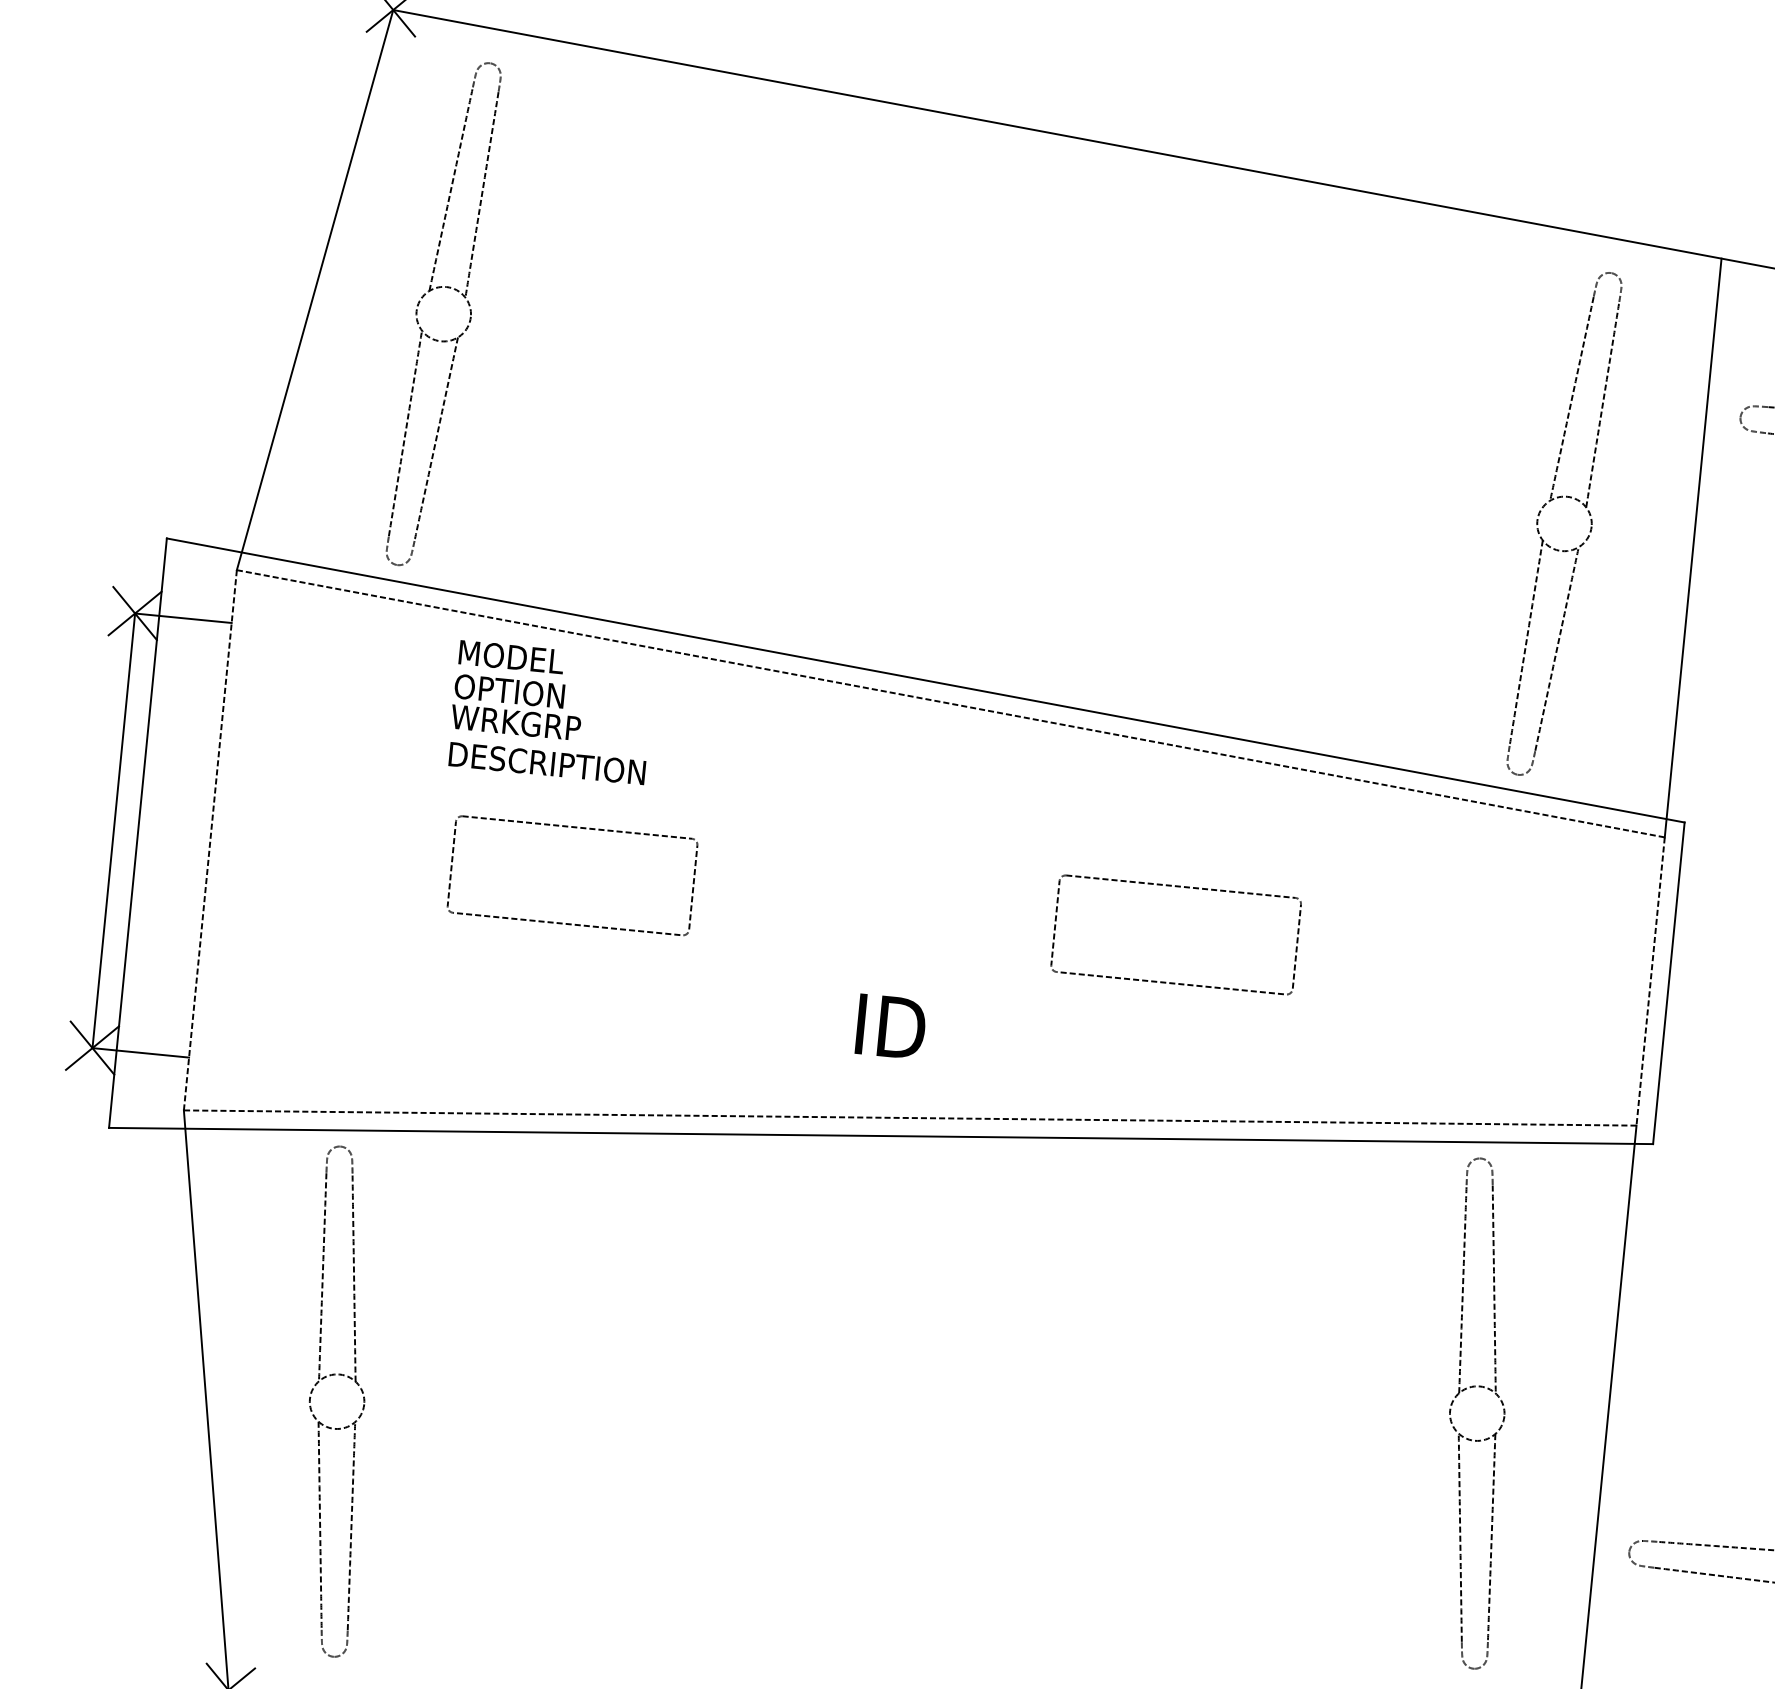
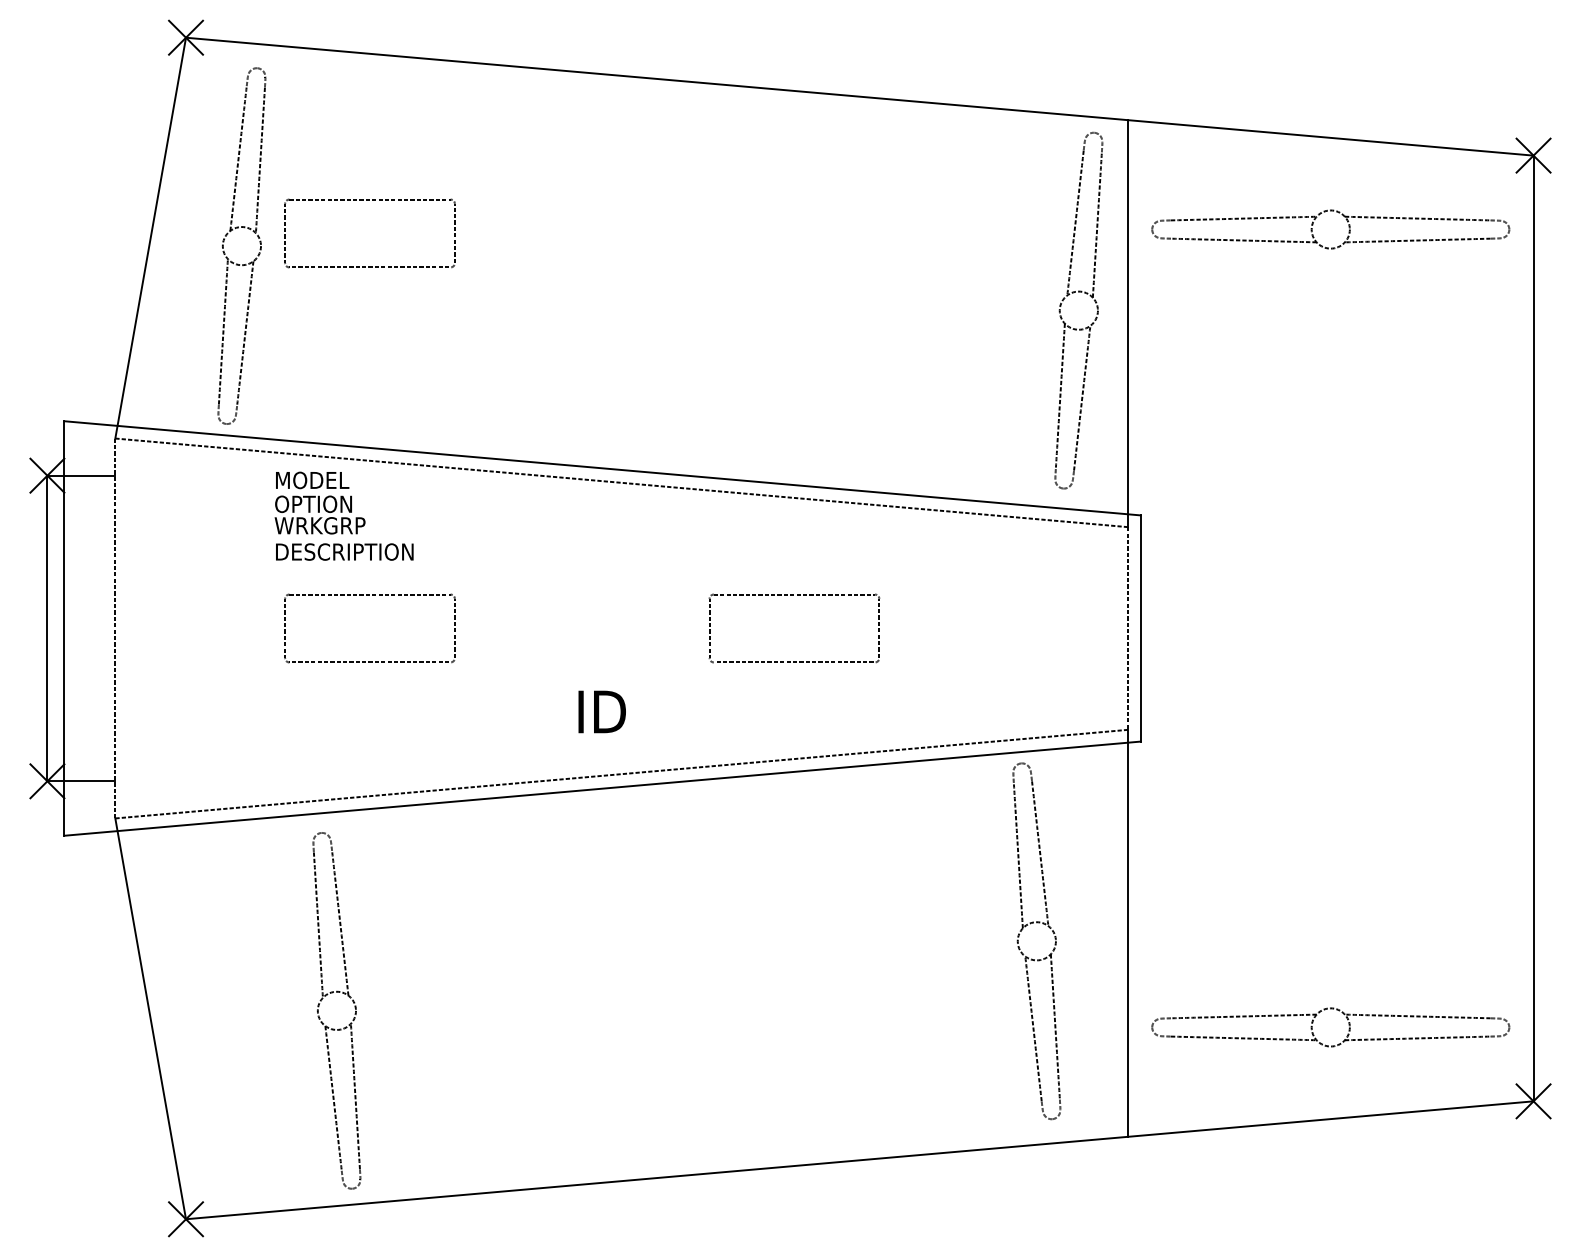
part: (631, 267) -> (369, 200), added
part: (1540, 515) -> (1061, 306), moved
part: (318, 1384) -> (322, 1000), moved

